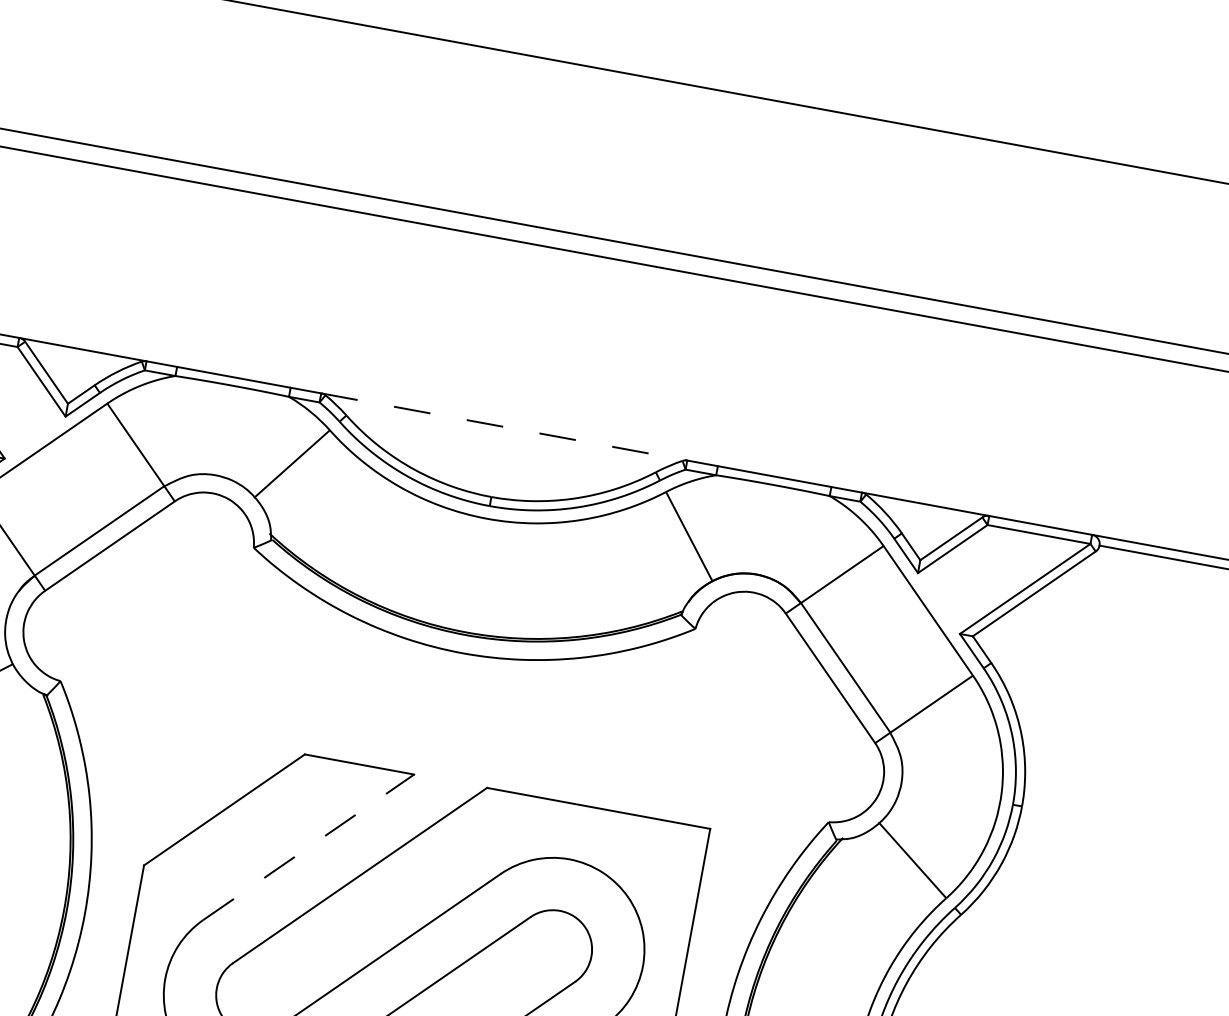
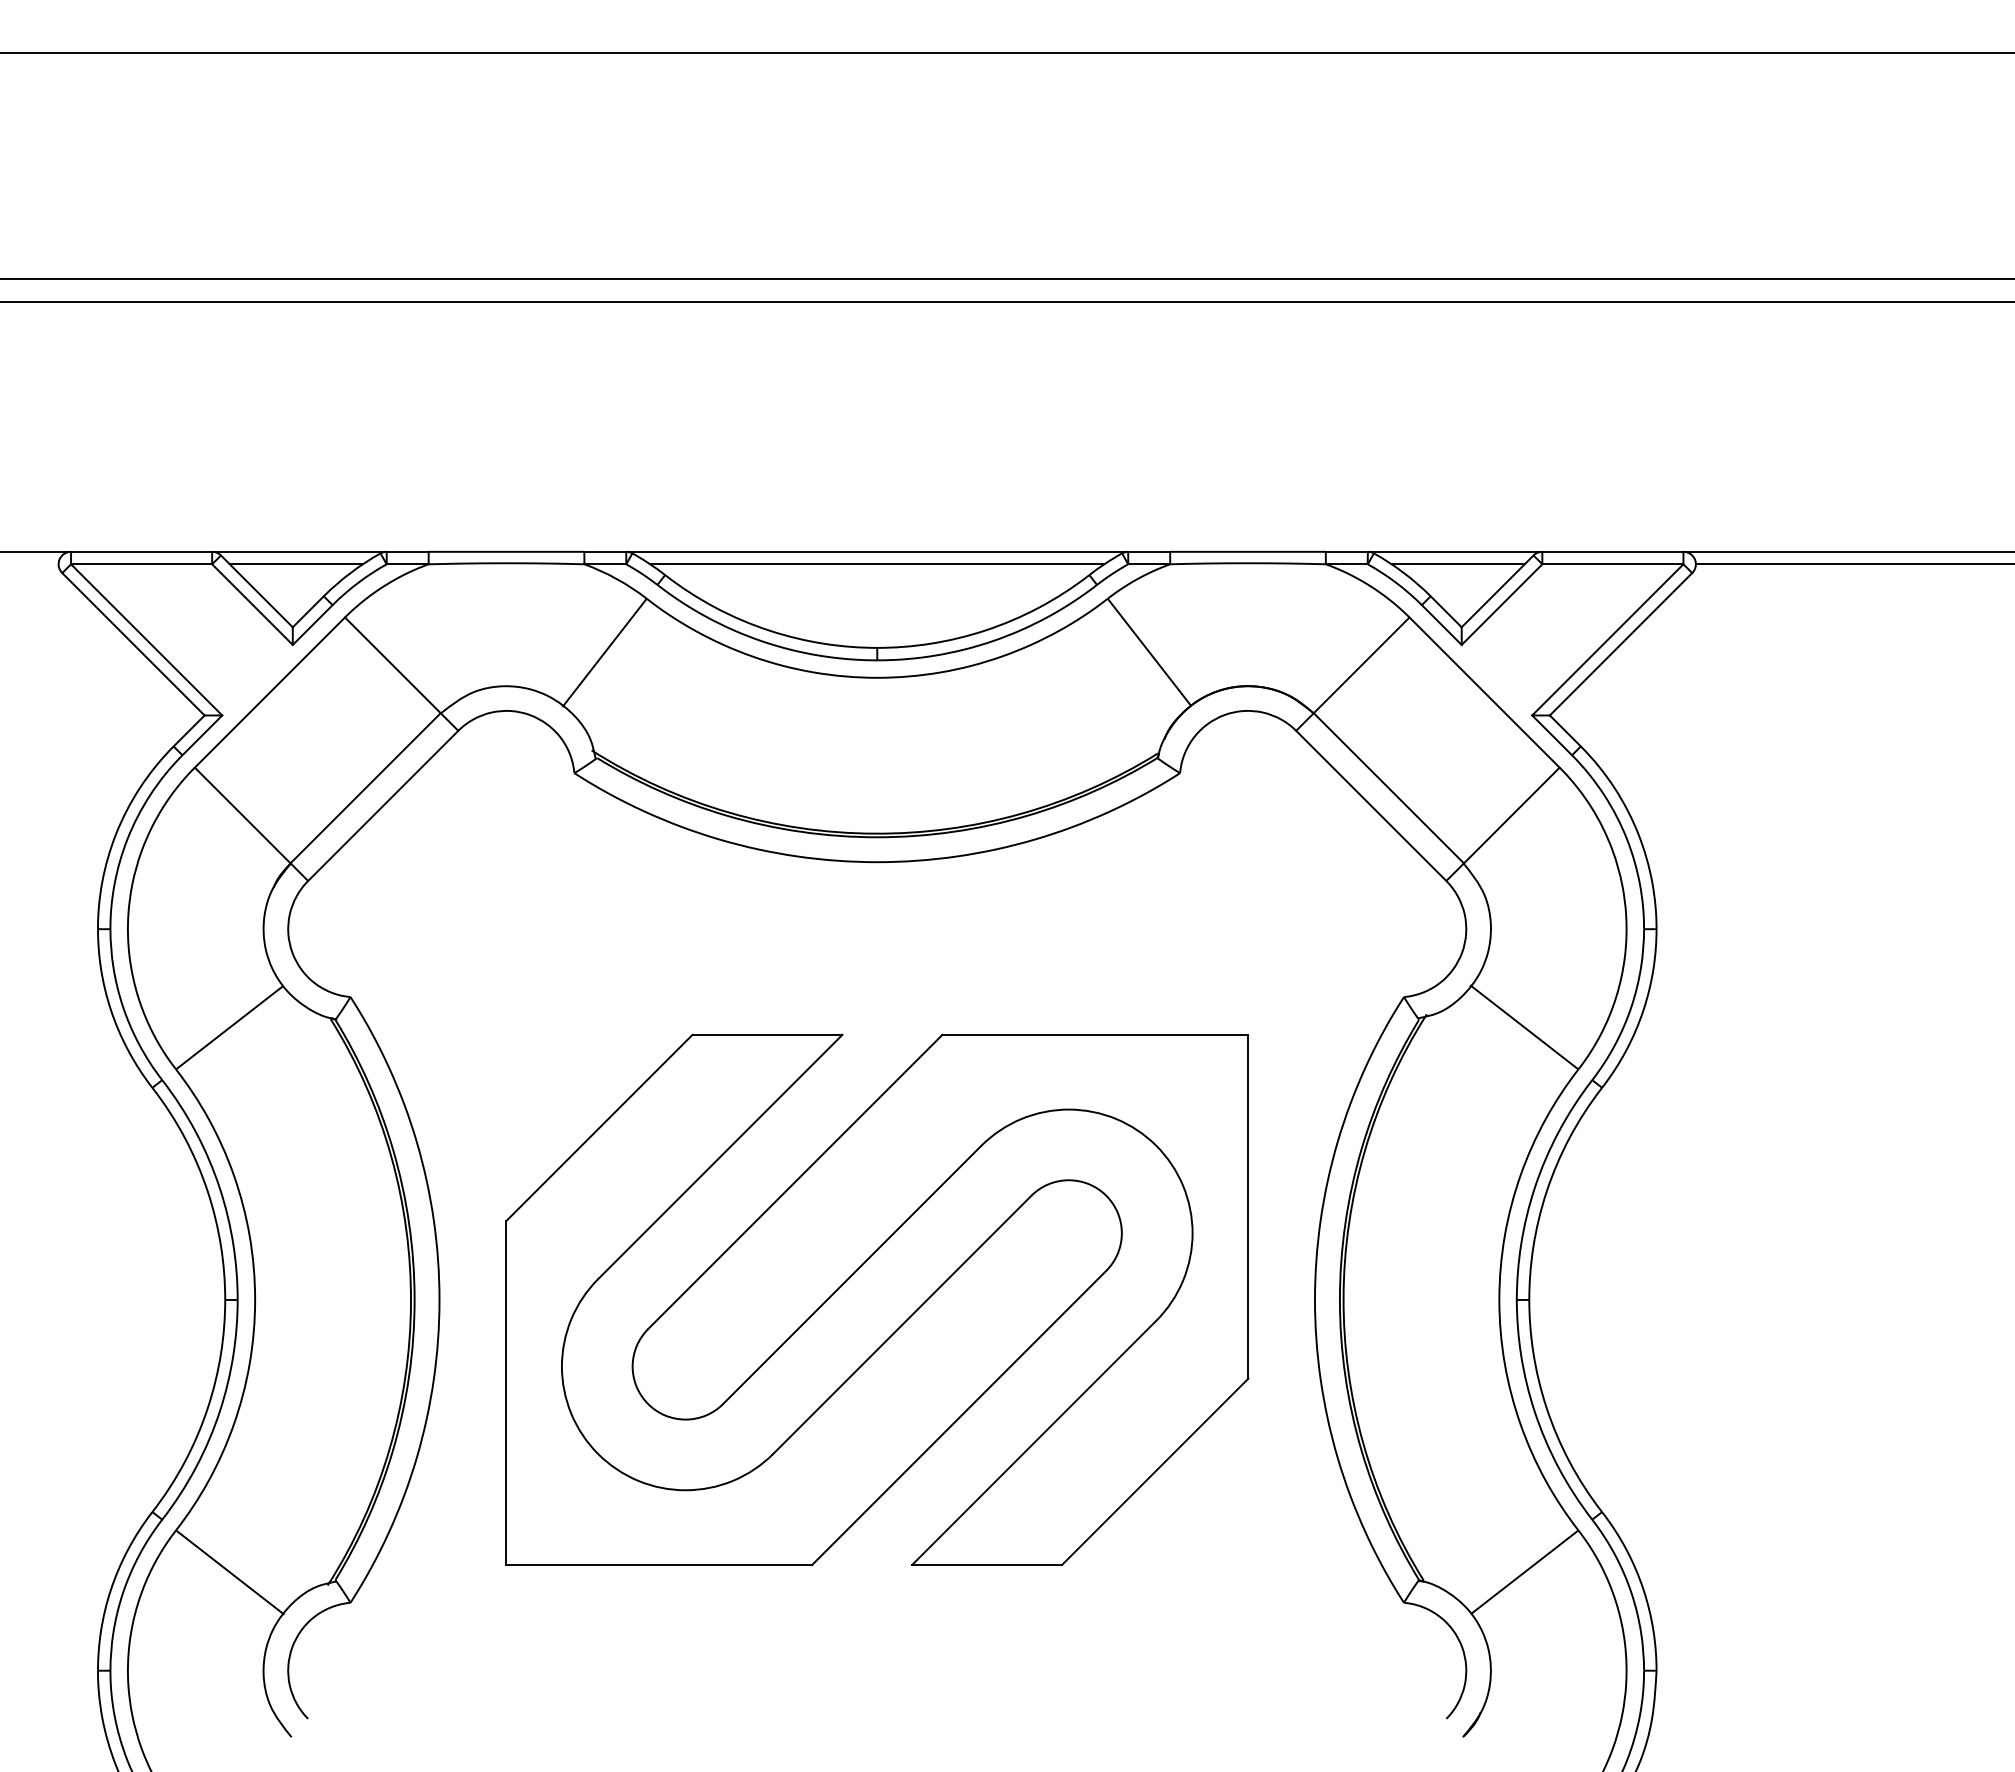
line: (78, 358) -> (295, 564), added
line: (504, 426) -> (877, 551), dashed -> solid
line: (502, 436) -> (877, 564), added
line: (925, 513) -> (1457, 564), added
line: (309, 846) -> (720, 1156), dashed -> solid

